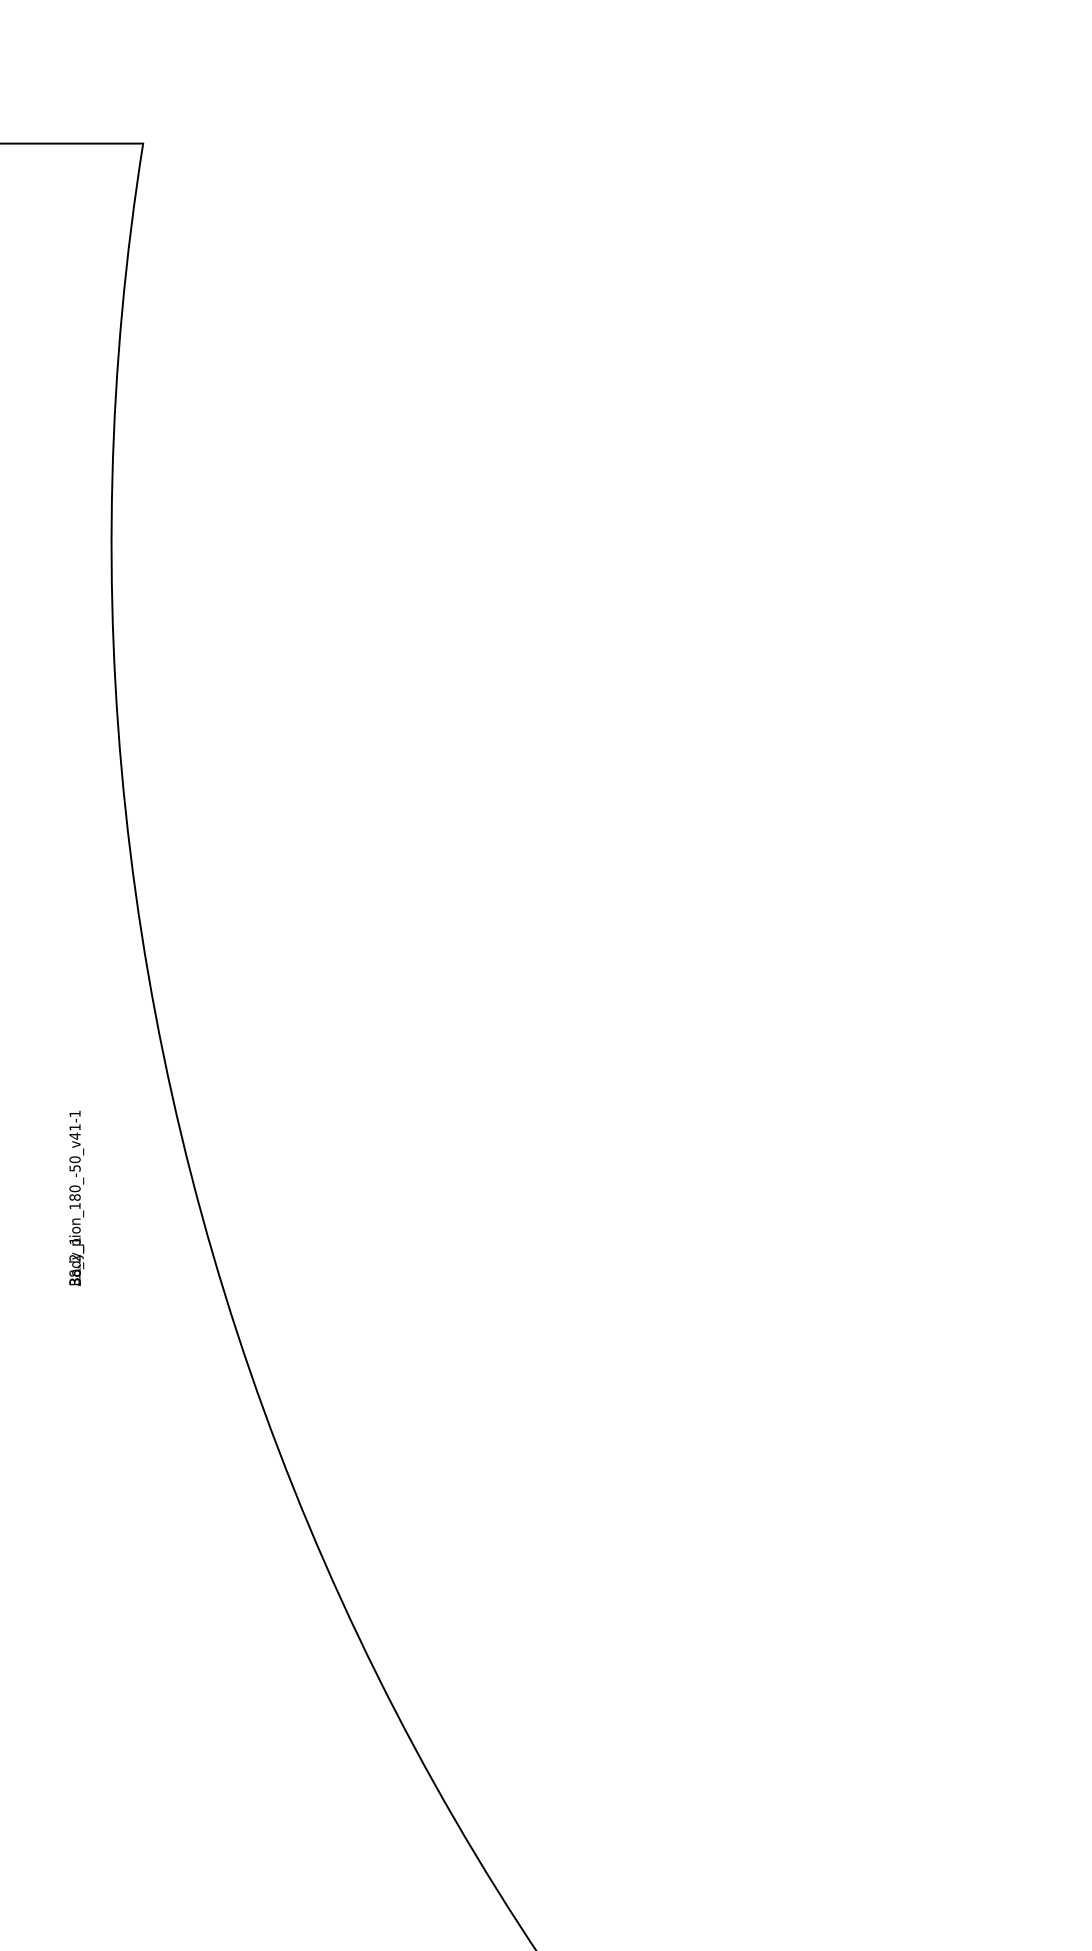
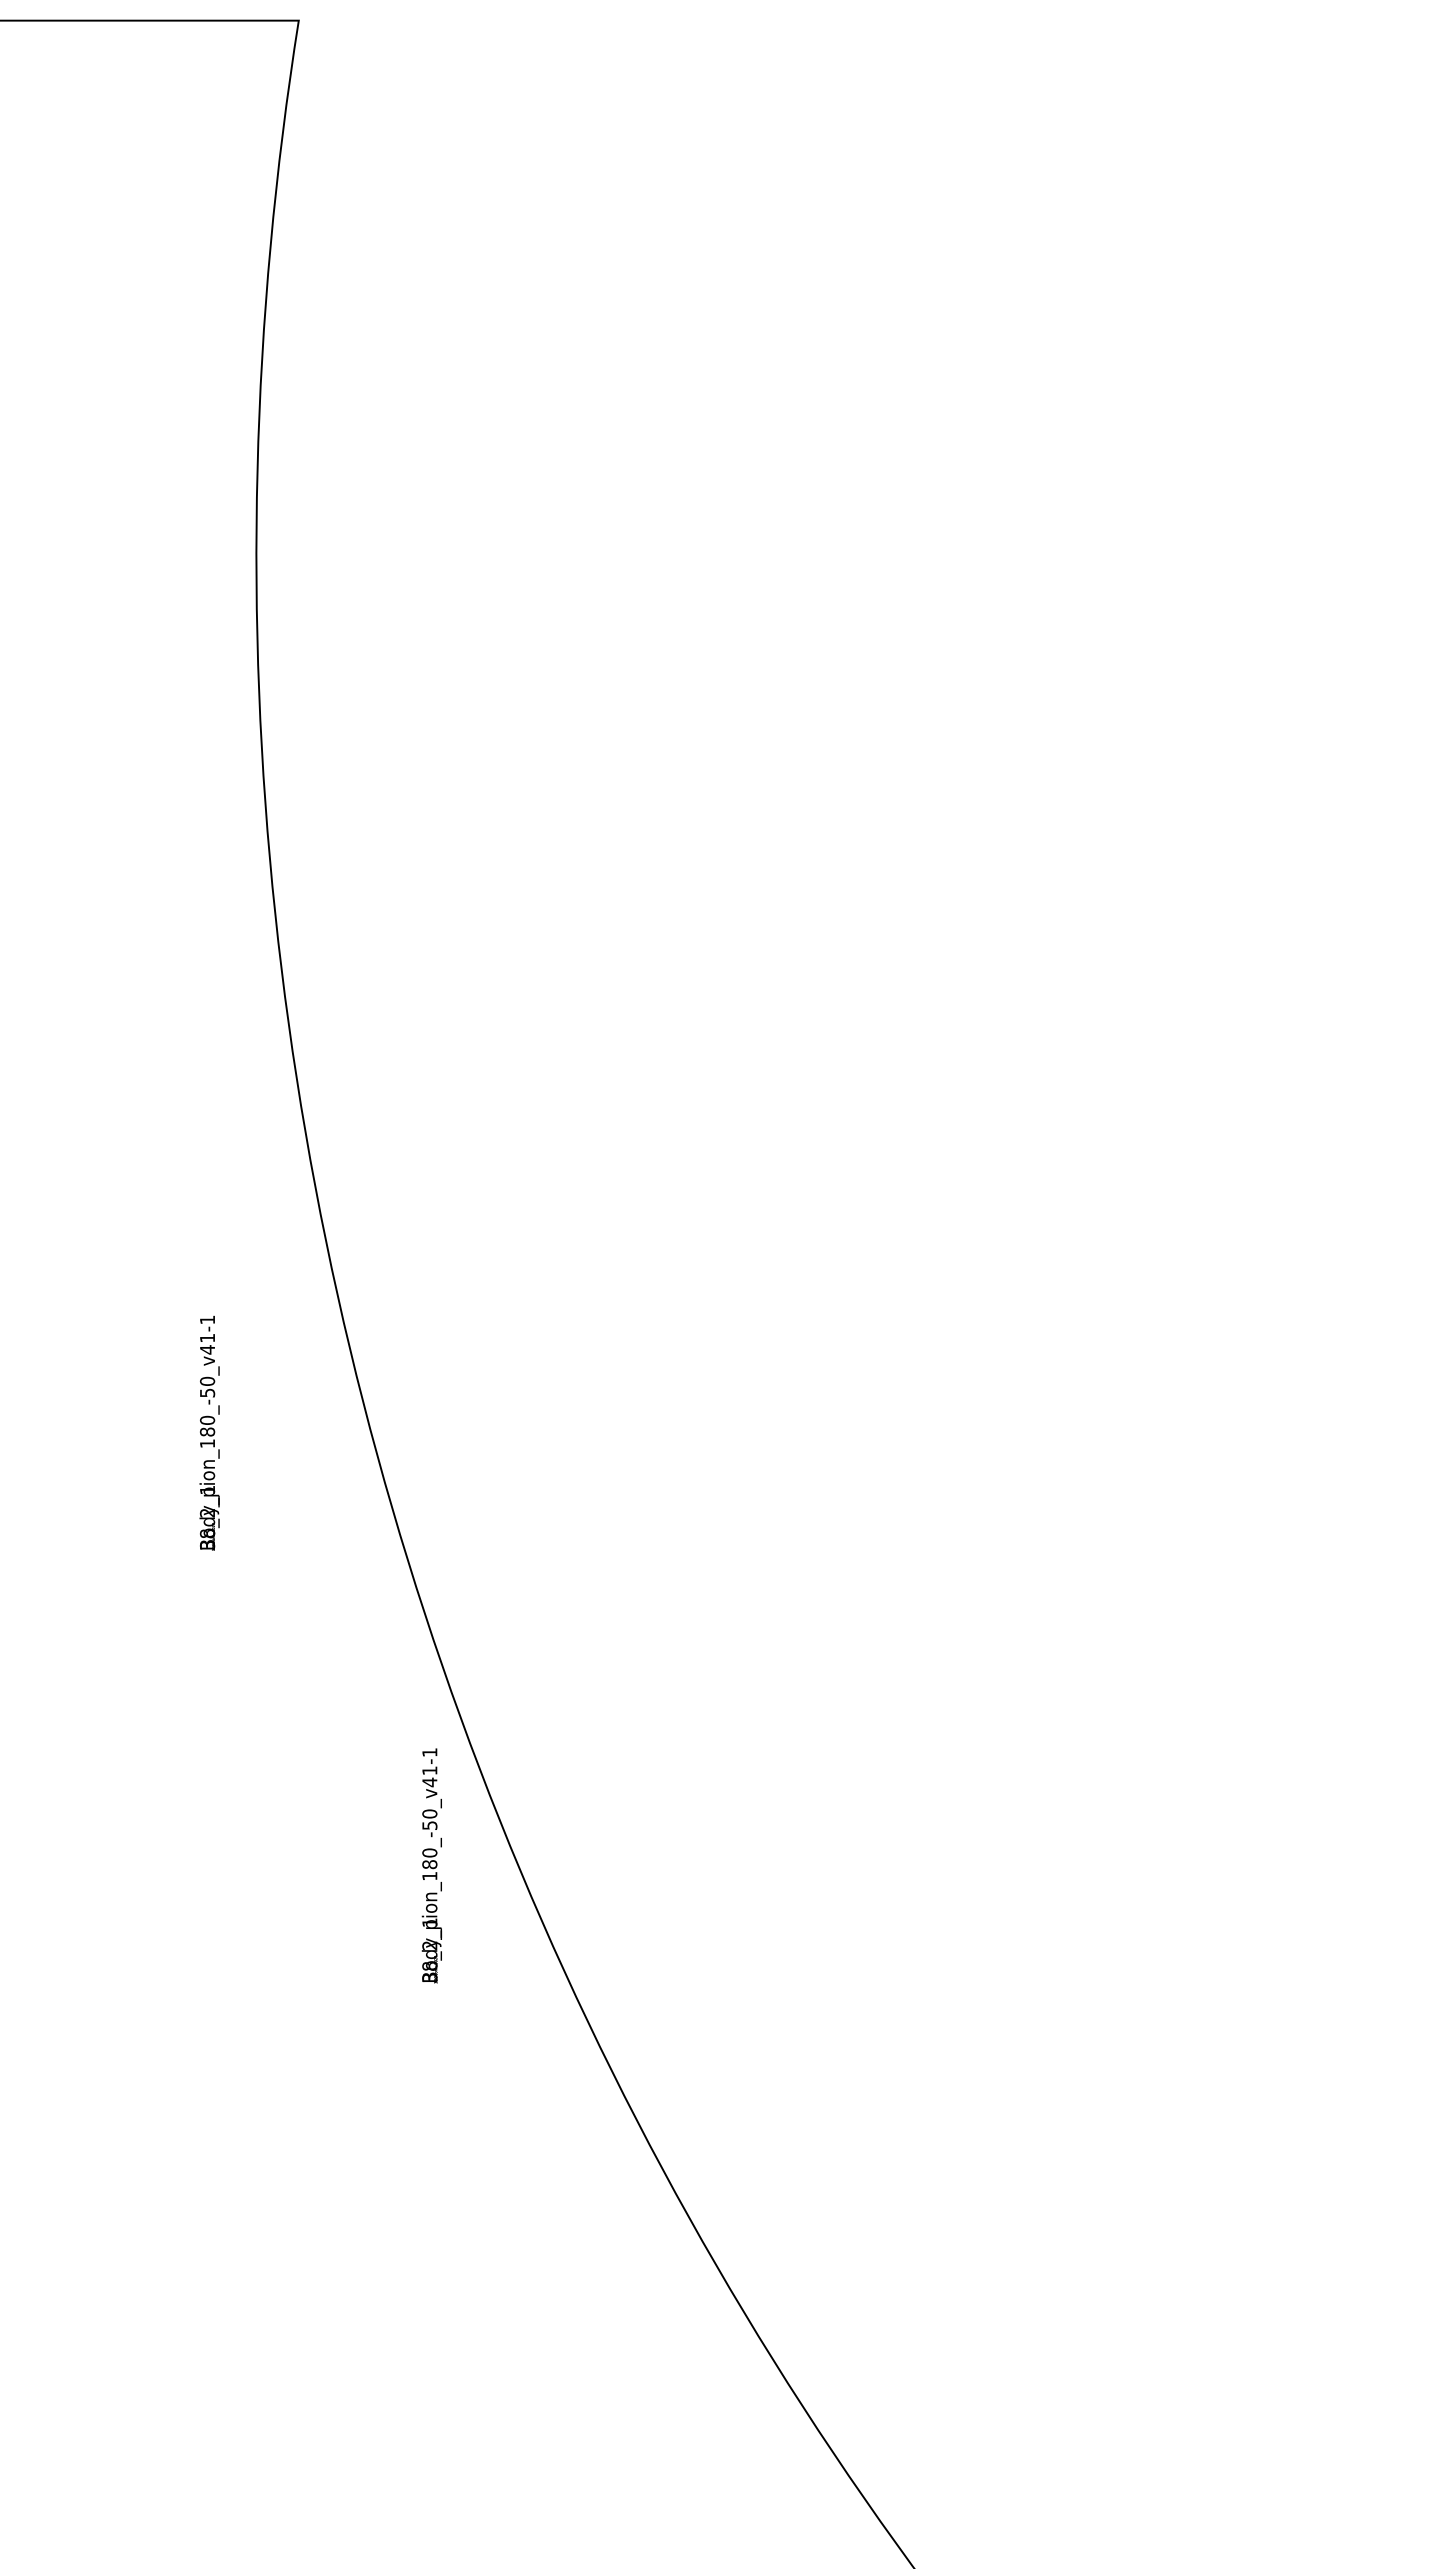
part: (242, 1521) -> (431, 1865), added

